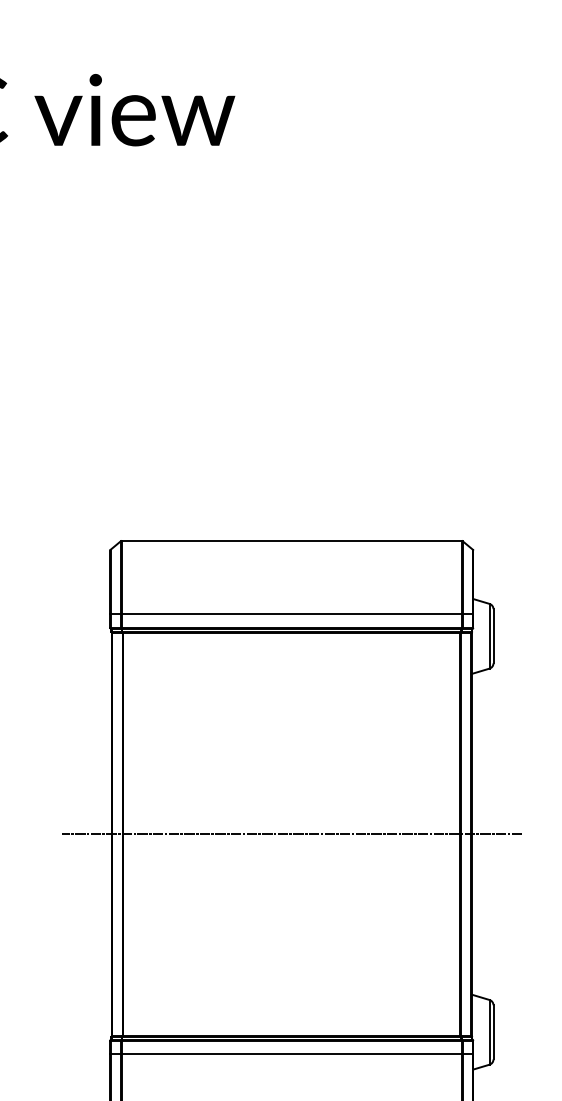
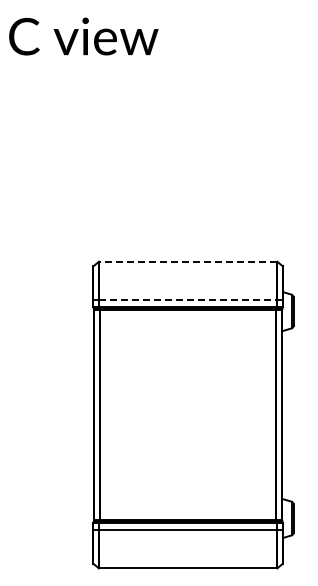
line: (292, 540) -> (188, 261), solid -> dashed
line: (292, 615) -> (188, 300), solid -> dashed
line: (290, 835) -> (187, 415), removed

